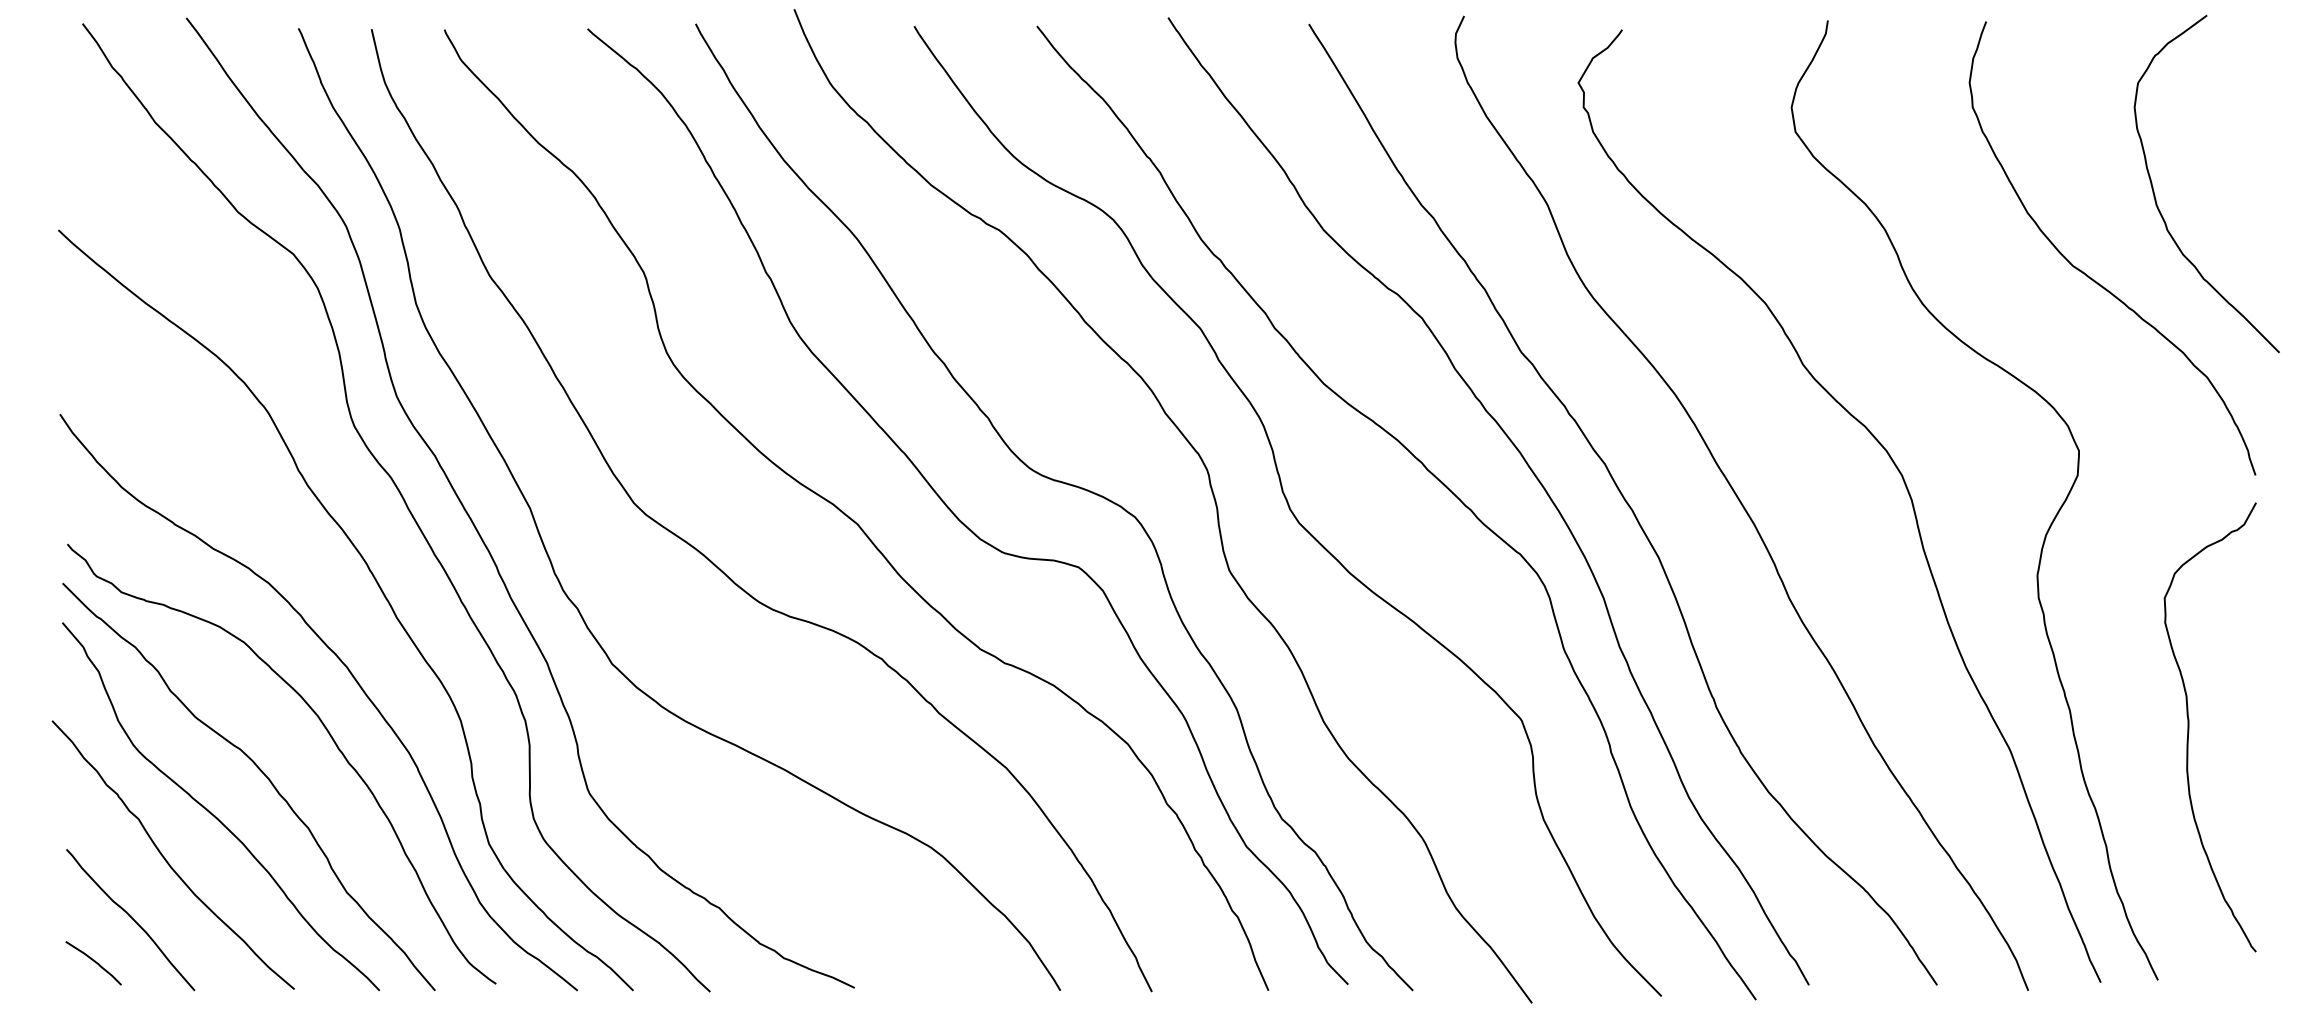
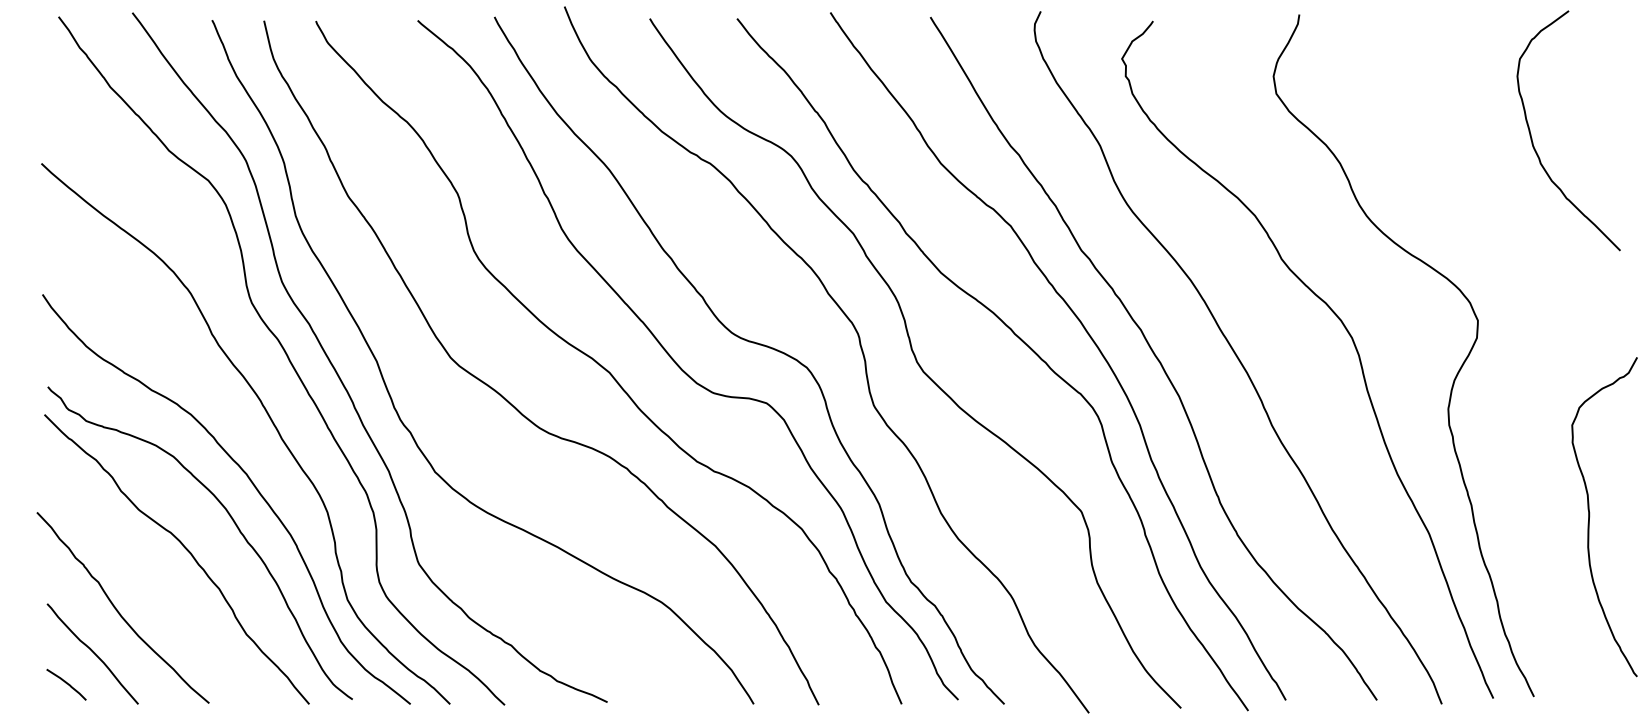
curve: (2091, 277) -> (1486, 197), removed
curve: (2189, 727) -> (1589, 517), moved
curve: (215, 815) -> (153, 579), removed

